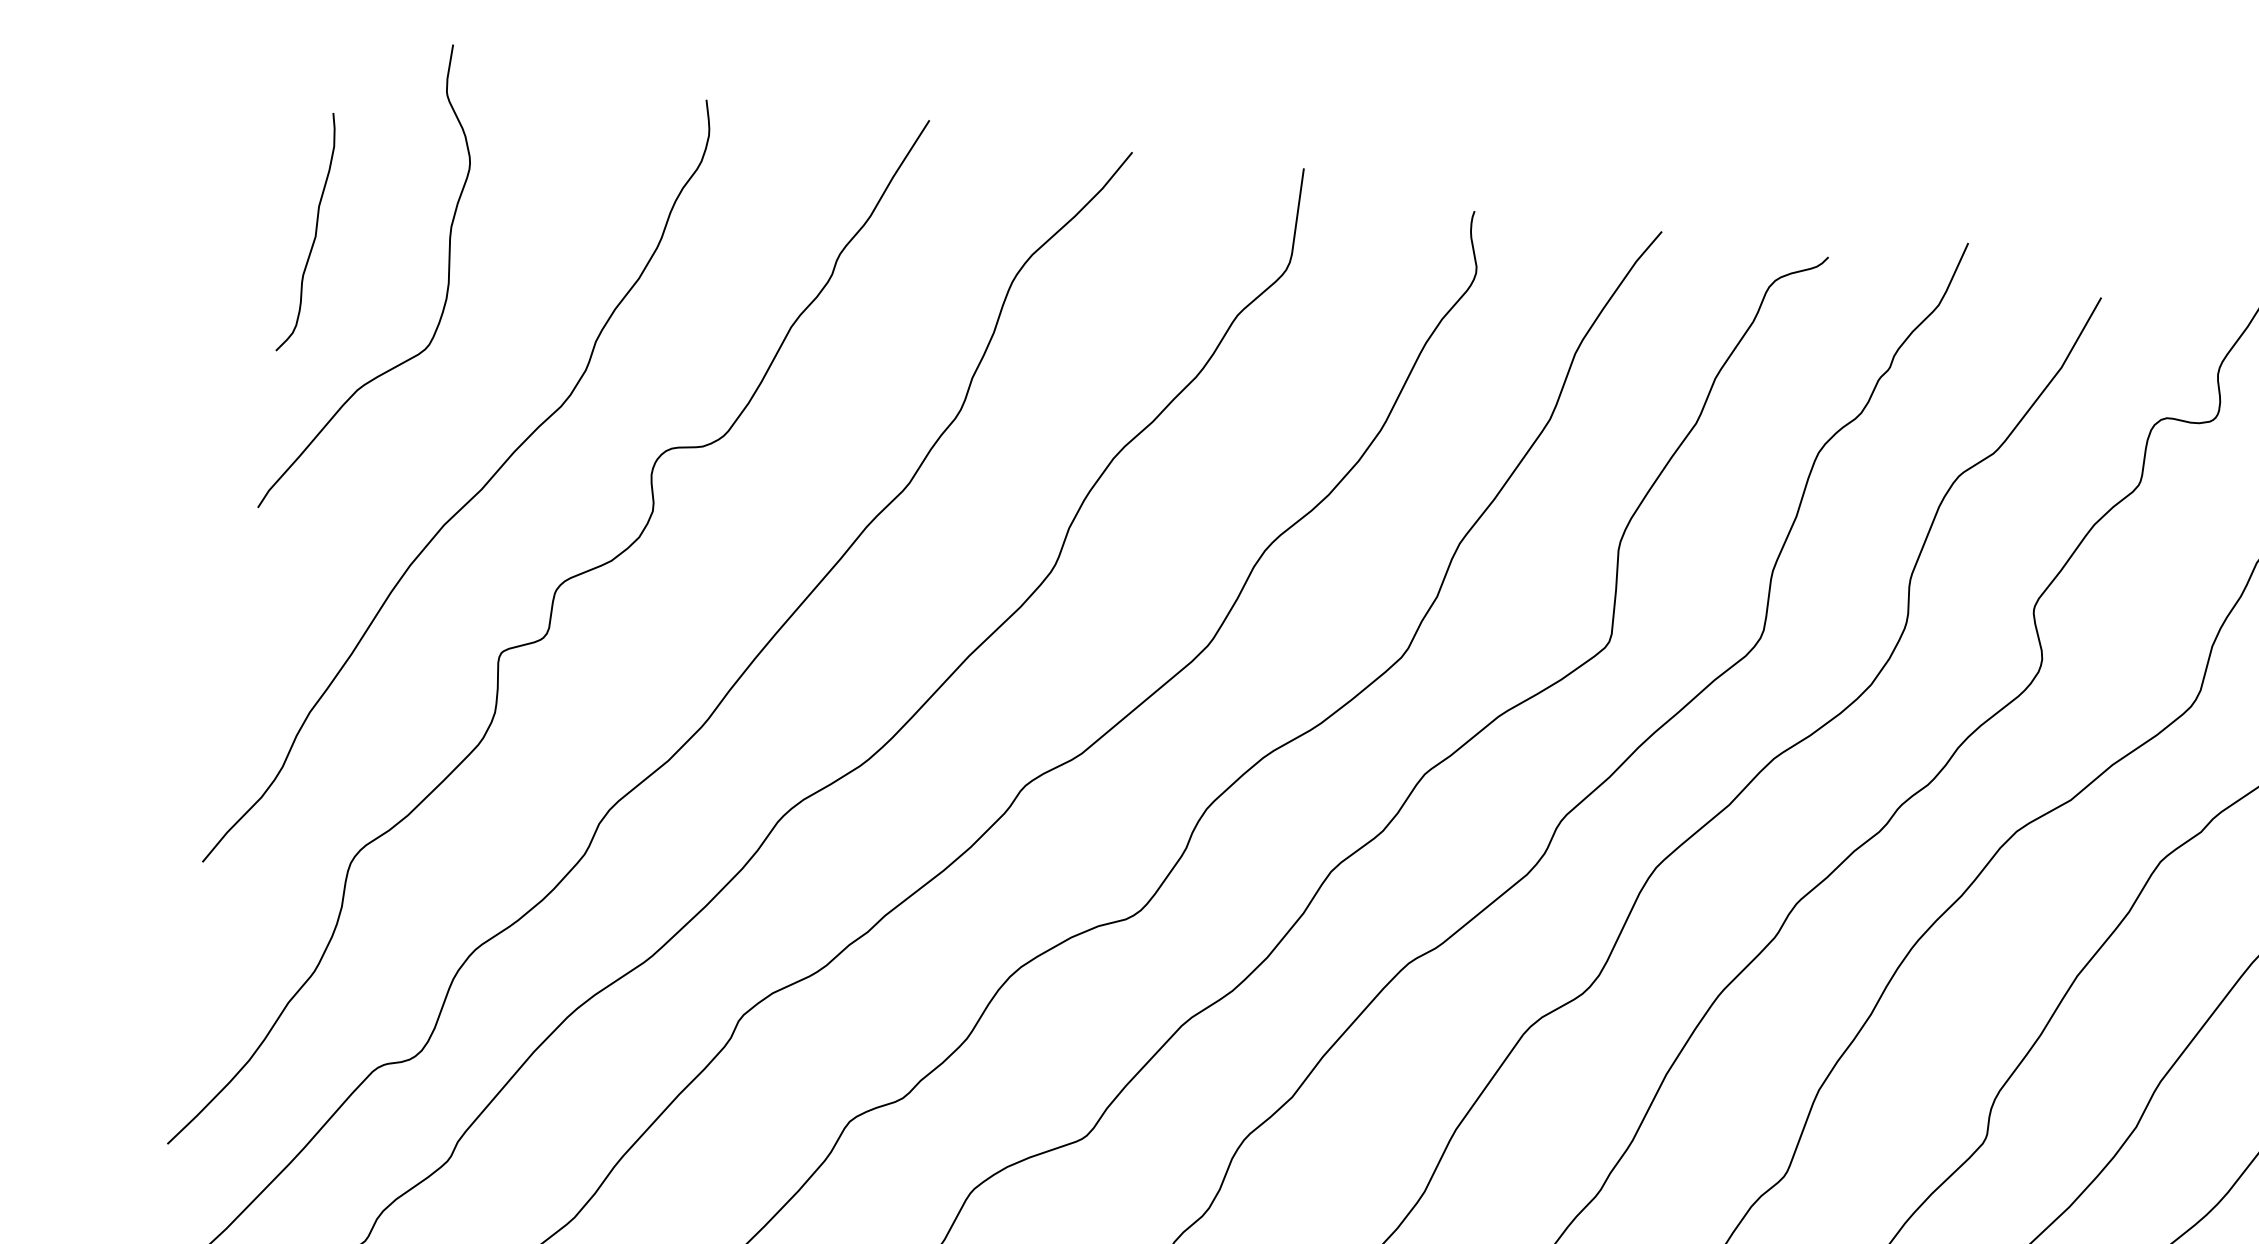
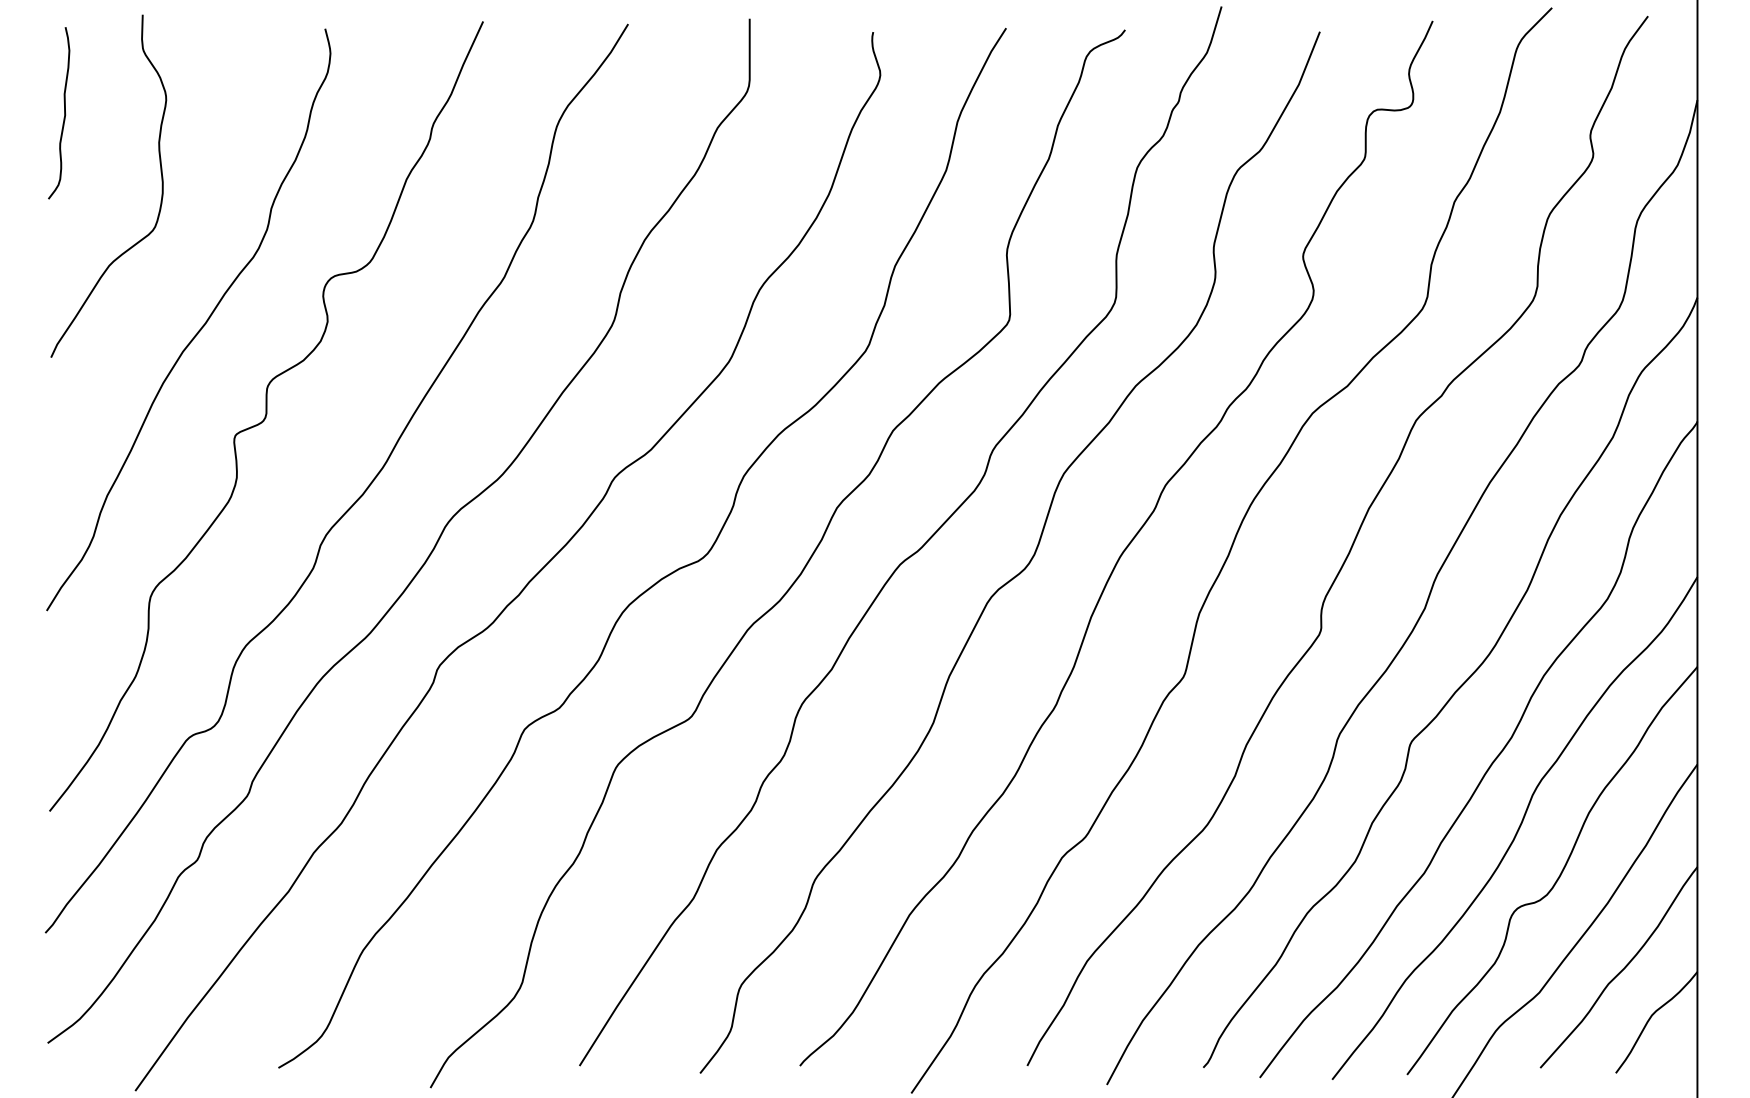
curve: (315, 233) -> (64, 113), moved

